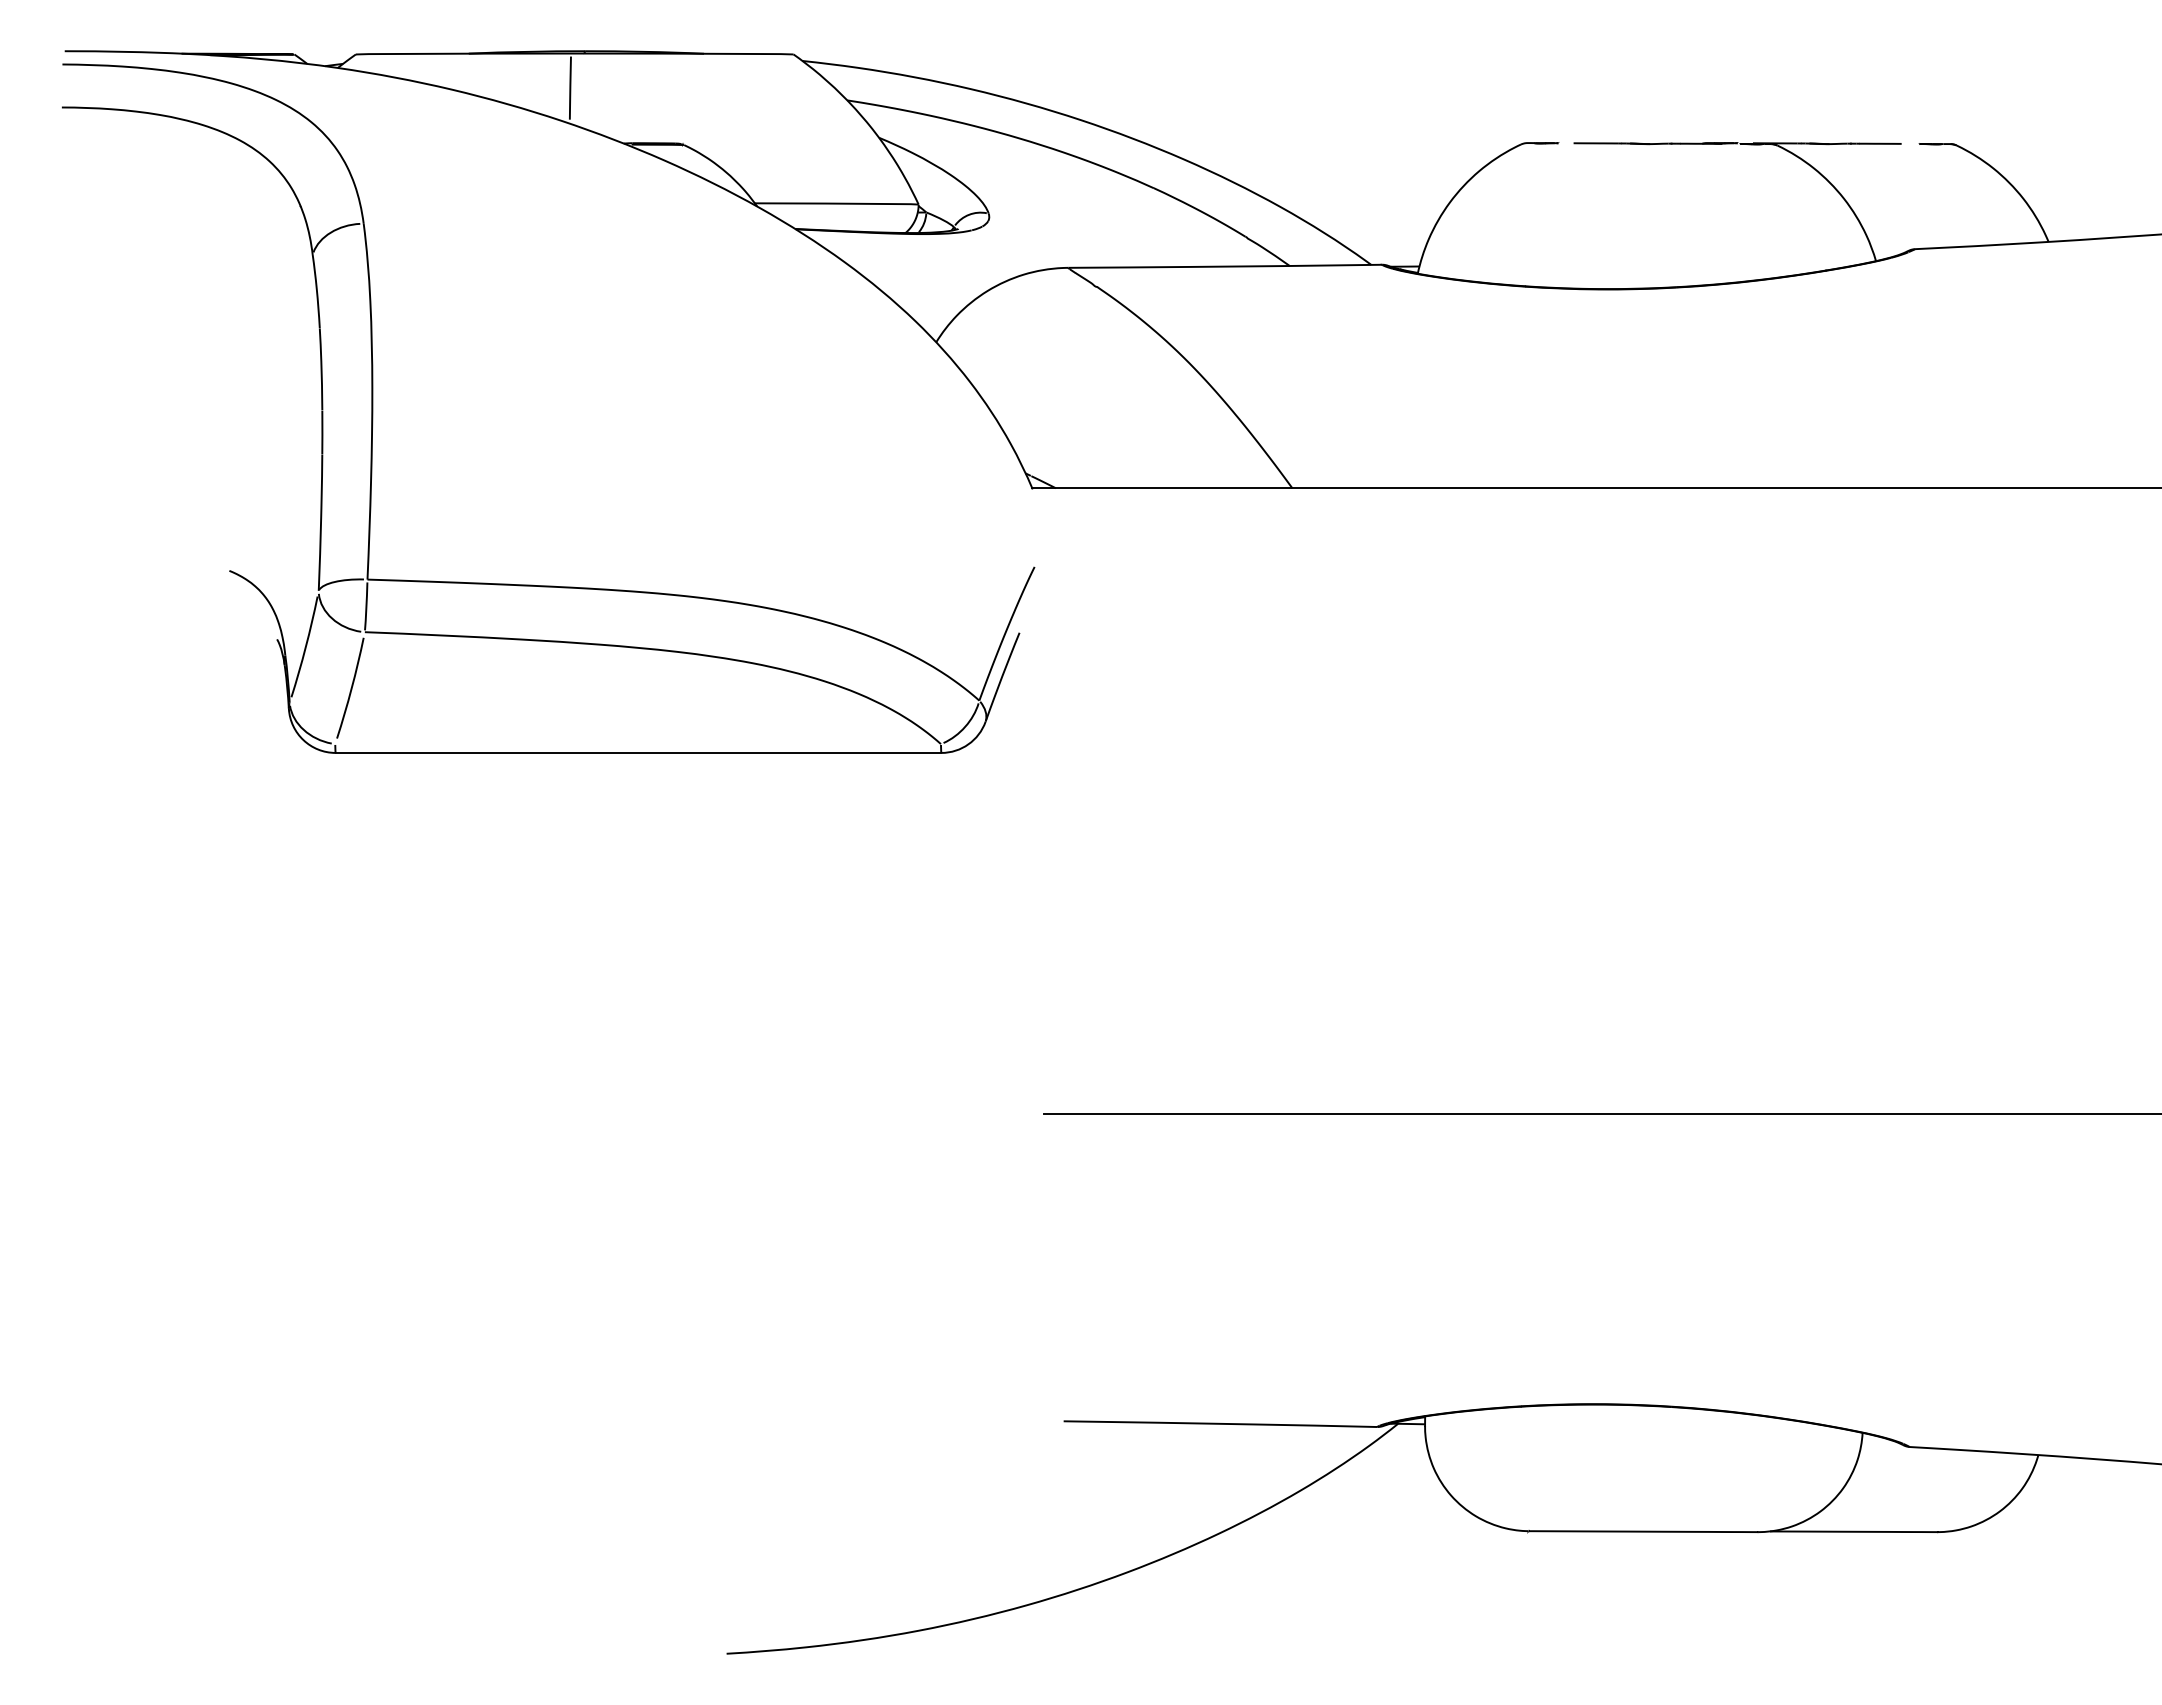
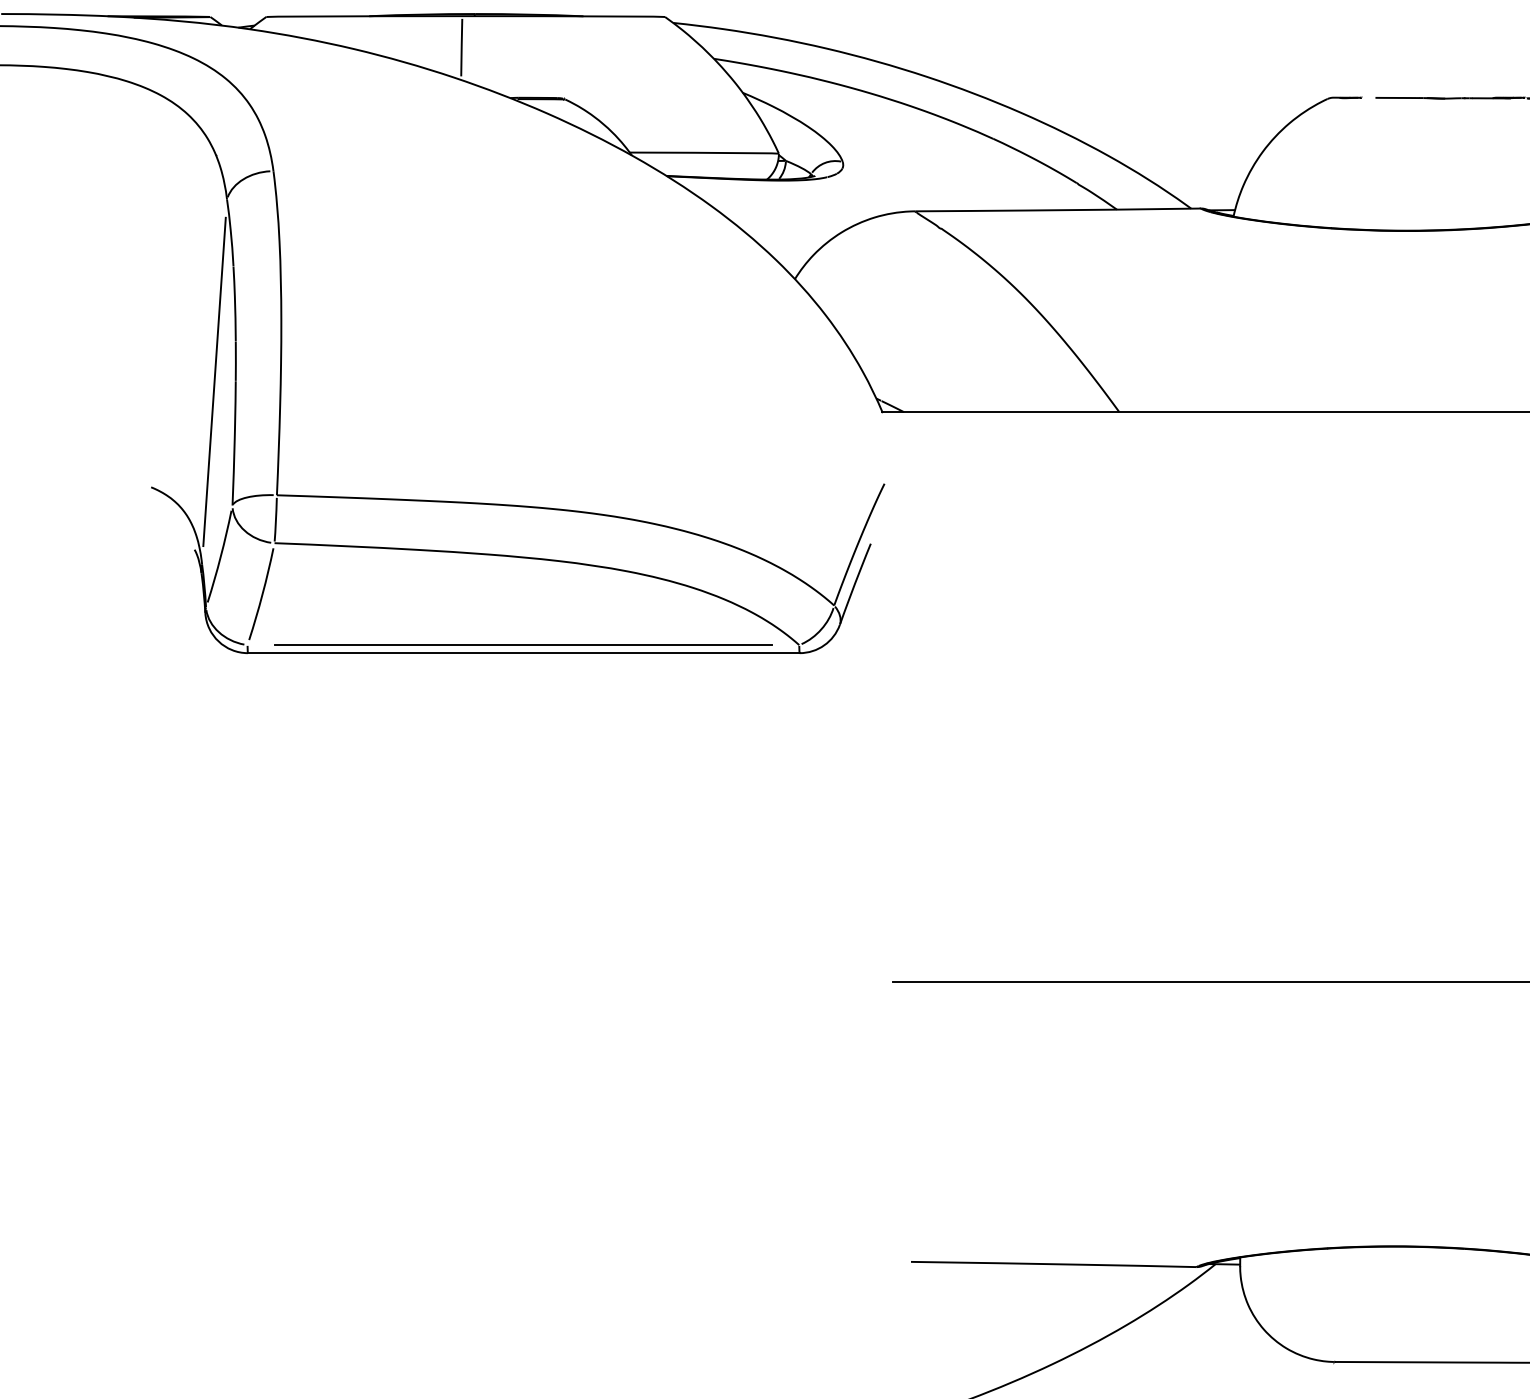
line: (298, 454) -> (214, 381), added
line: (637, 744) -> (522, 645), added

